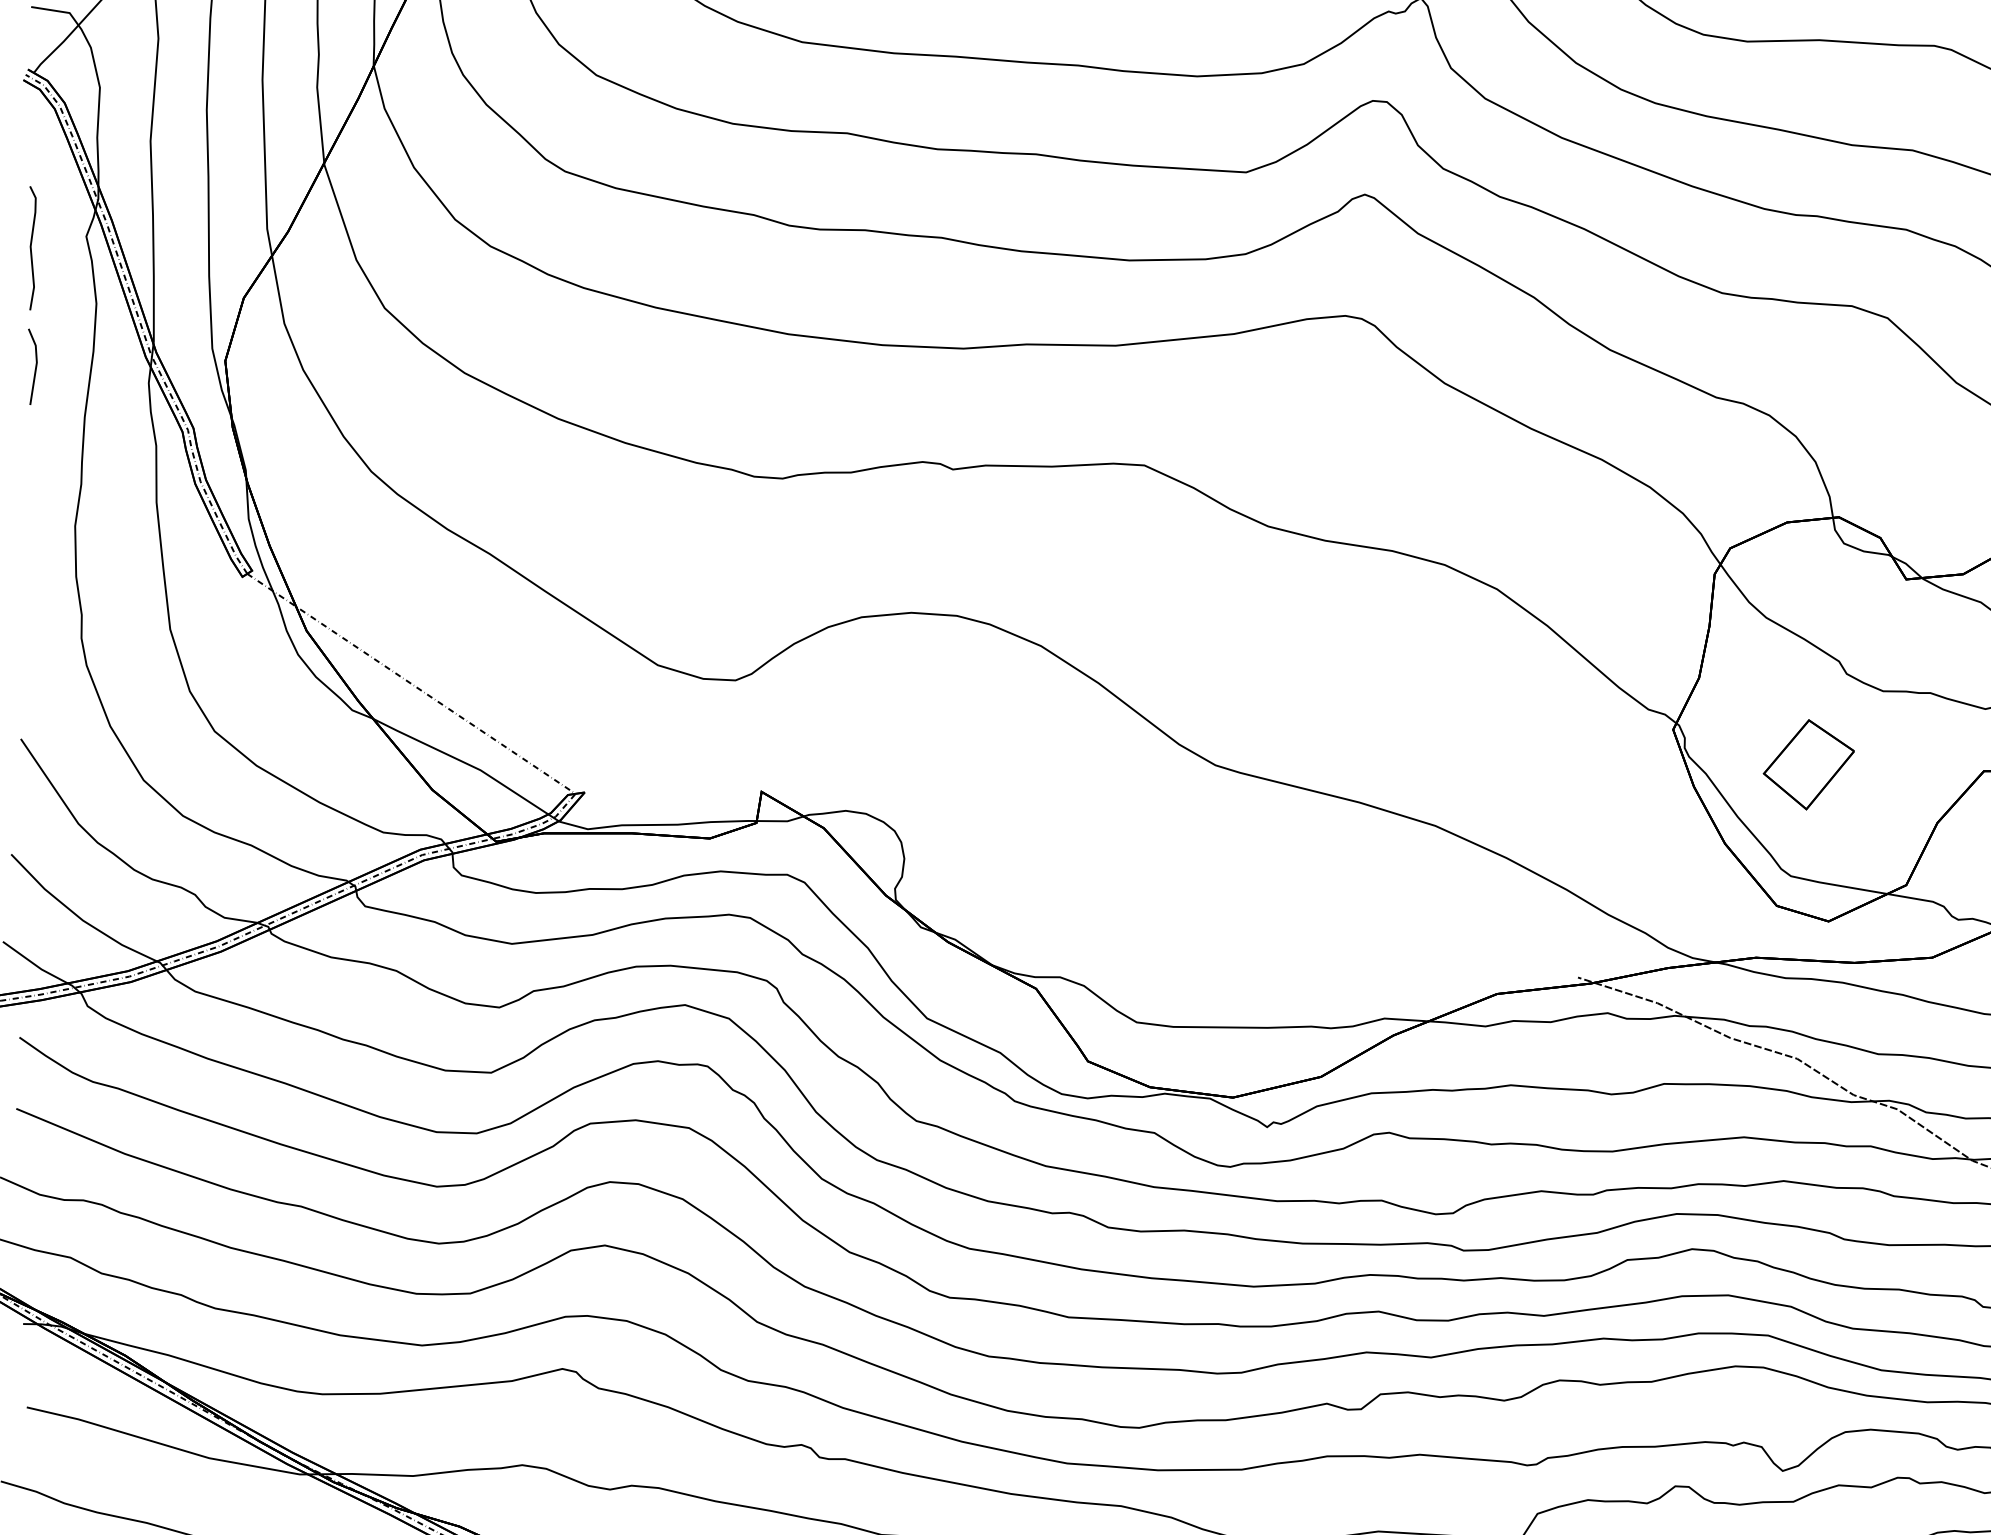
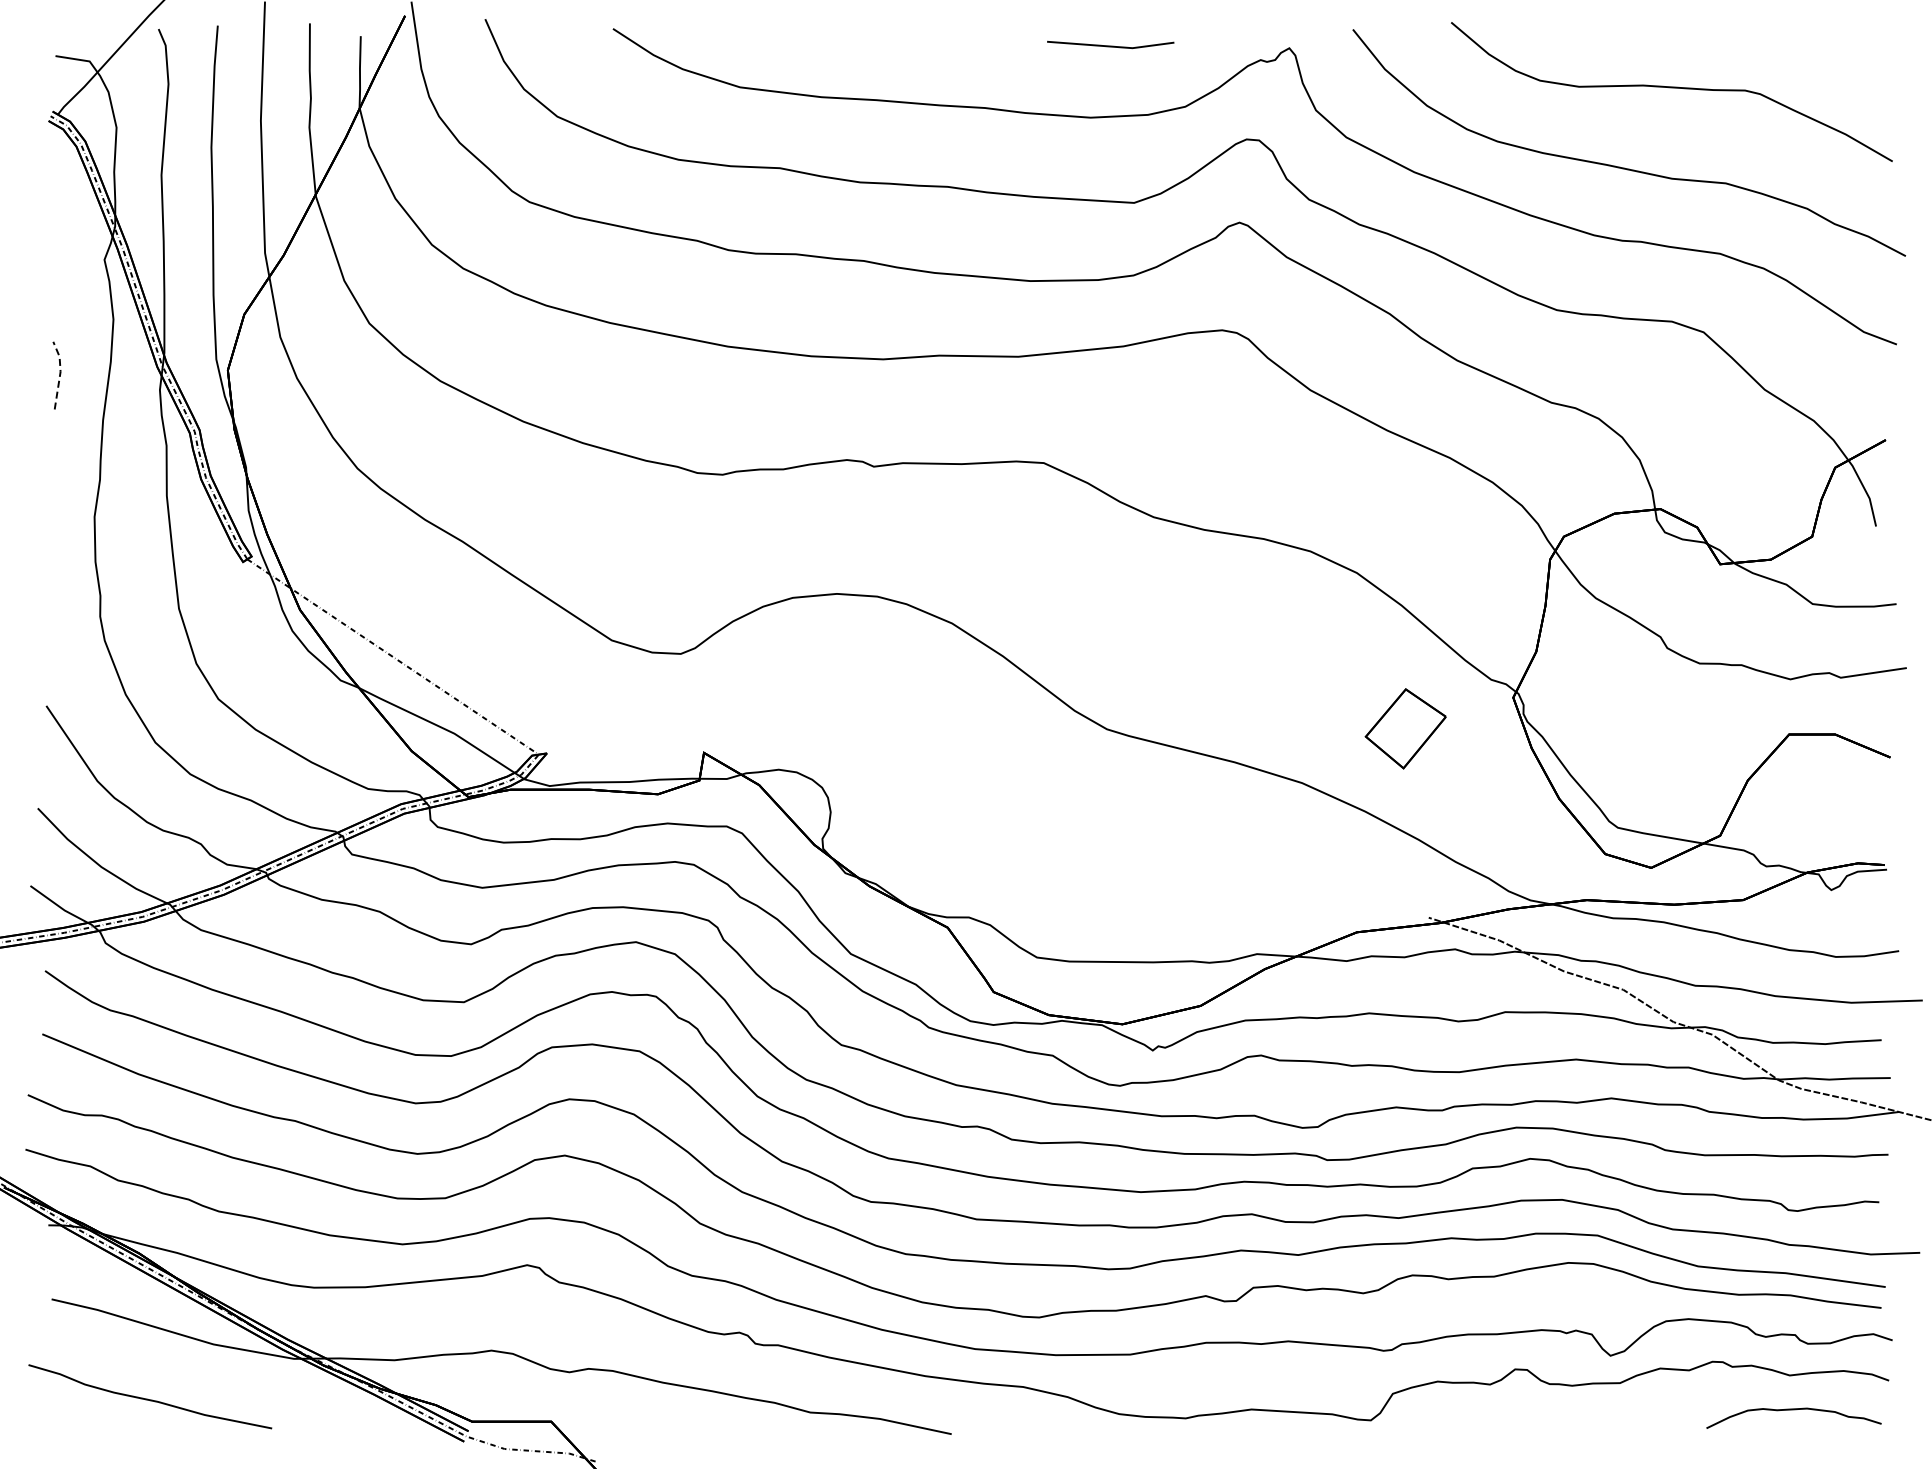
curve: (32, 248) -> (56, 270), removed
line: (36, 364) -> (60, 373), solid -> dashed
part: (1808, 764) -> (1405, 728), moved

